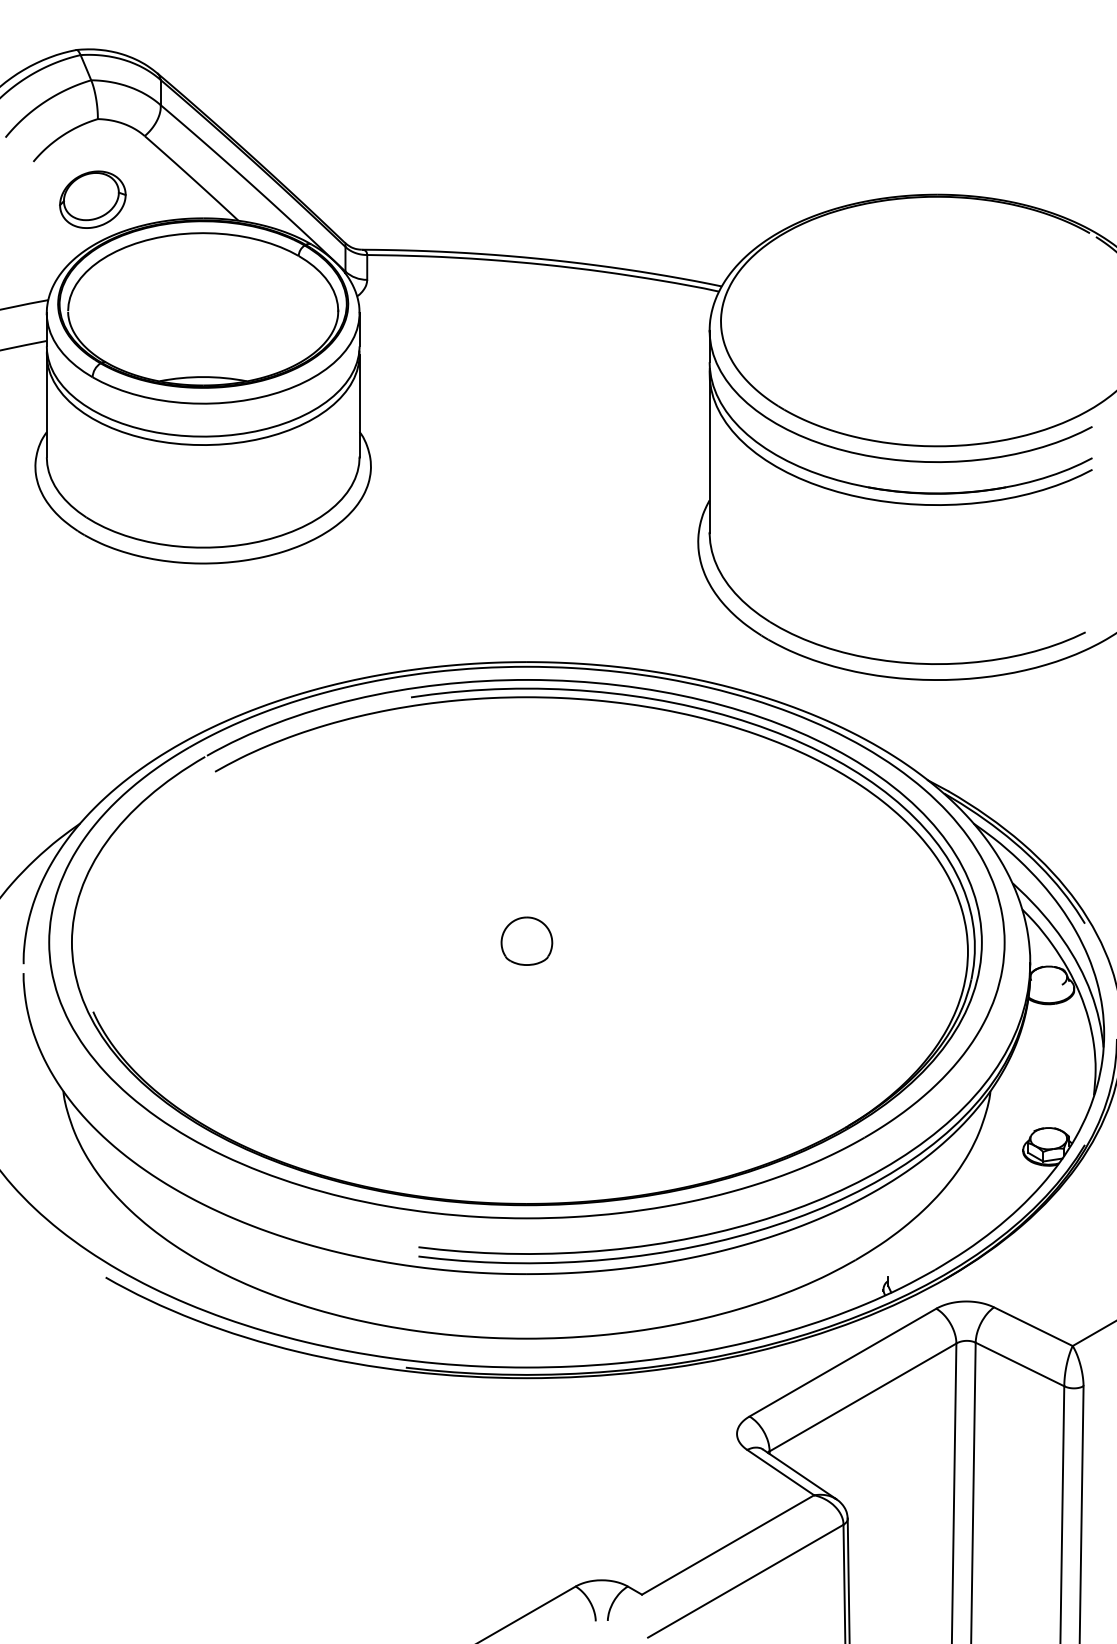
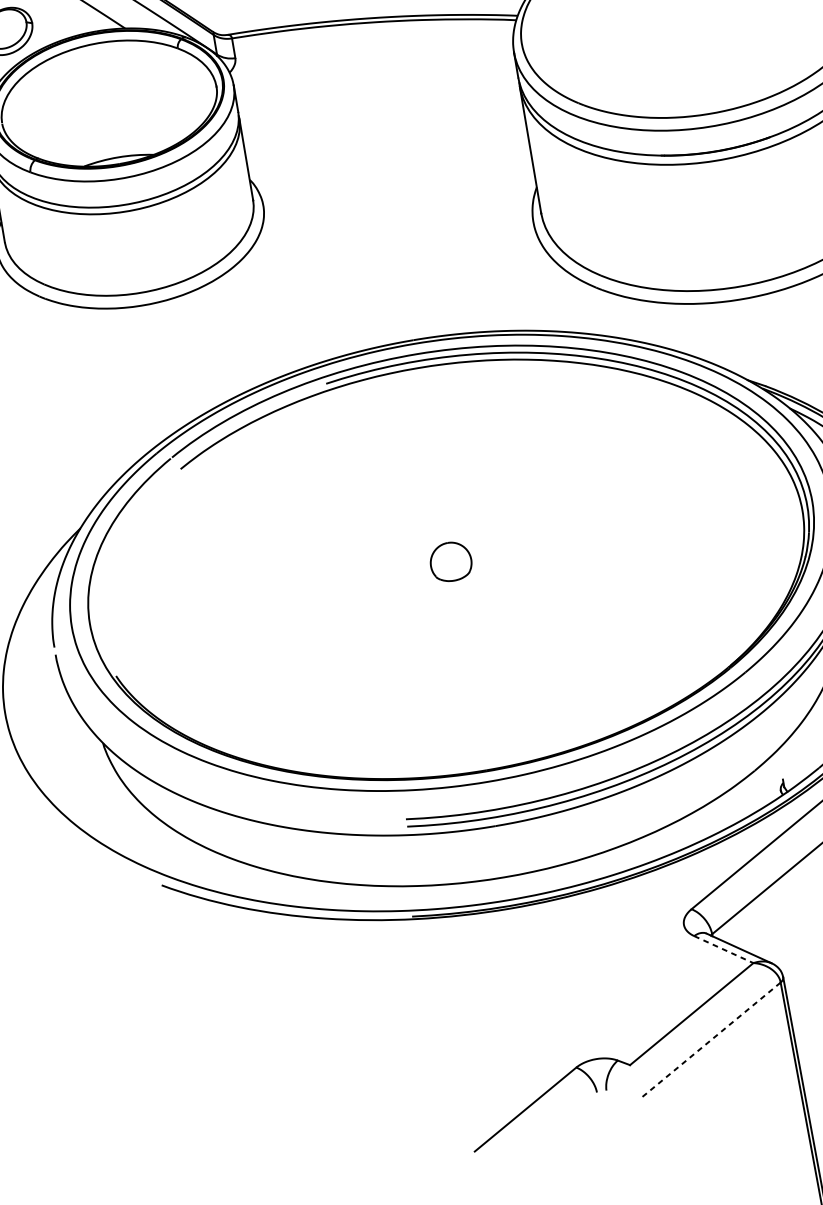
line: (781, 1472) -> (724, 949), solid -> dashed
line: (745, 1581) -> (710, 1040), solid -> dashed

